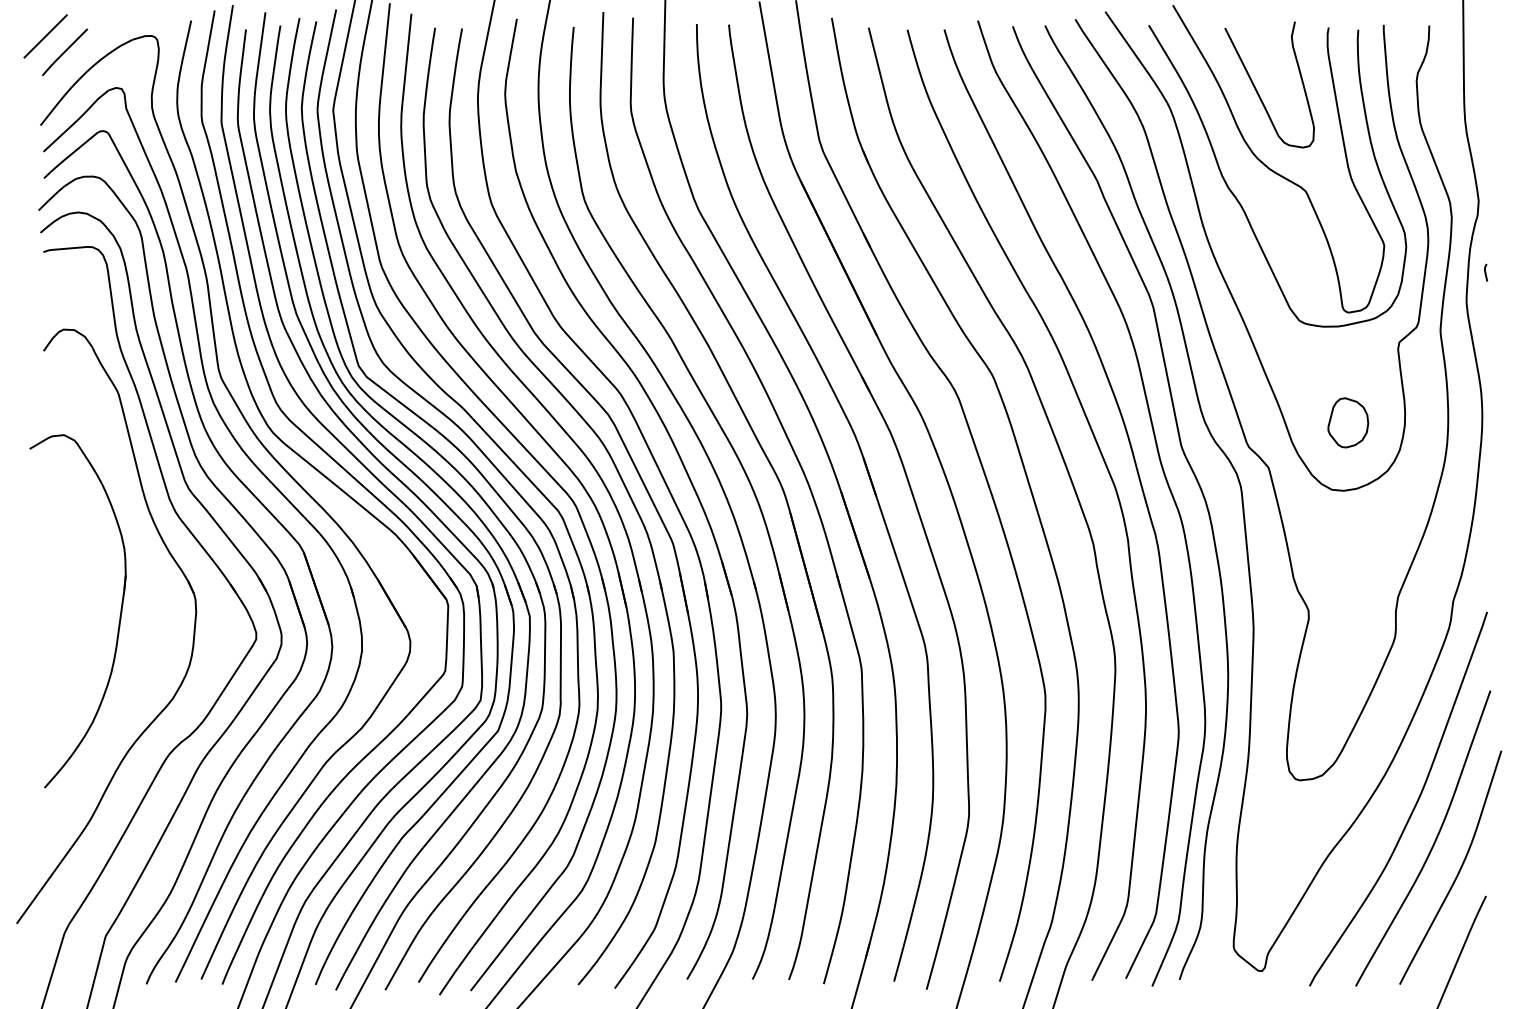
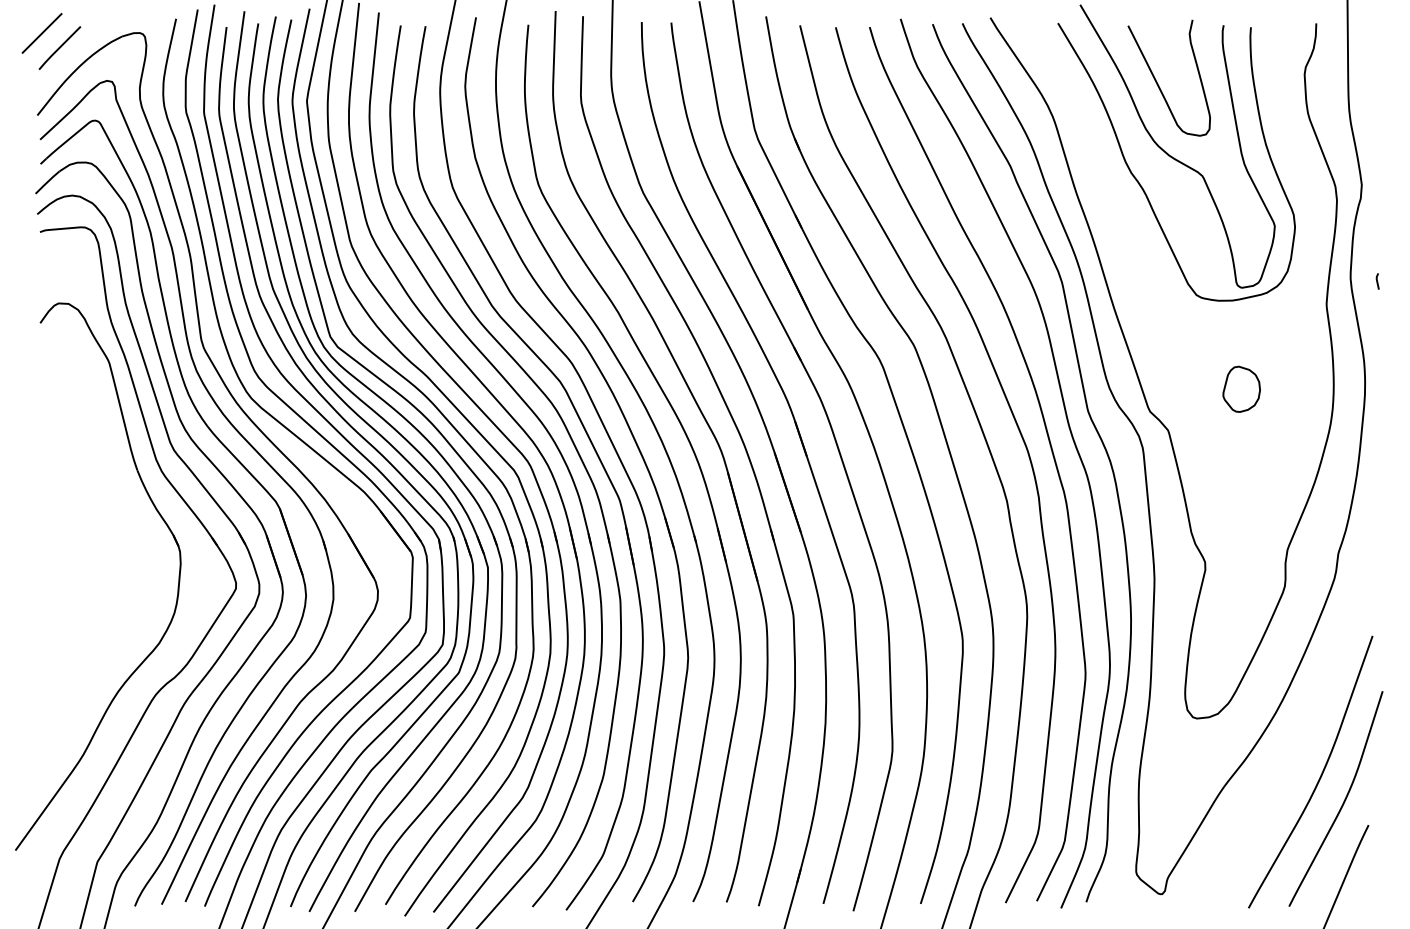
curve: (1220, 268) -> (1124, 247), removed
line: (1485, 272) -> (1377, 281), moved
part: (119, 615) -> (110, 566), removed
curve: (1414, 805) -> (1302, 741), removed

